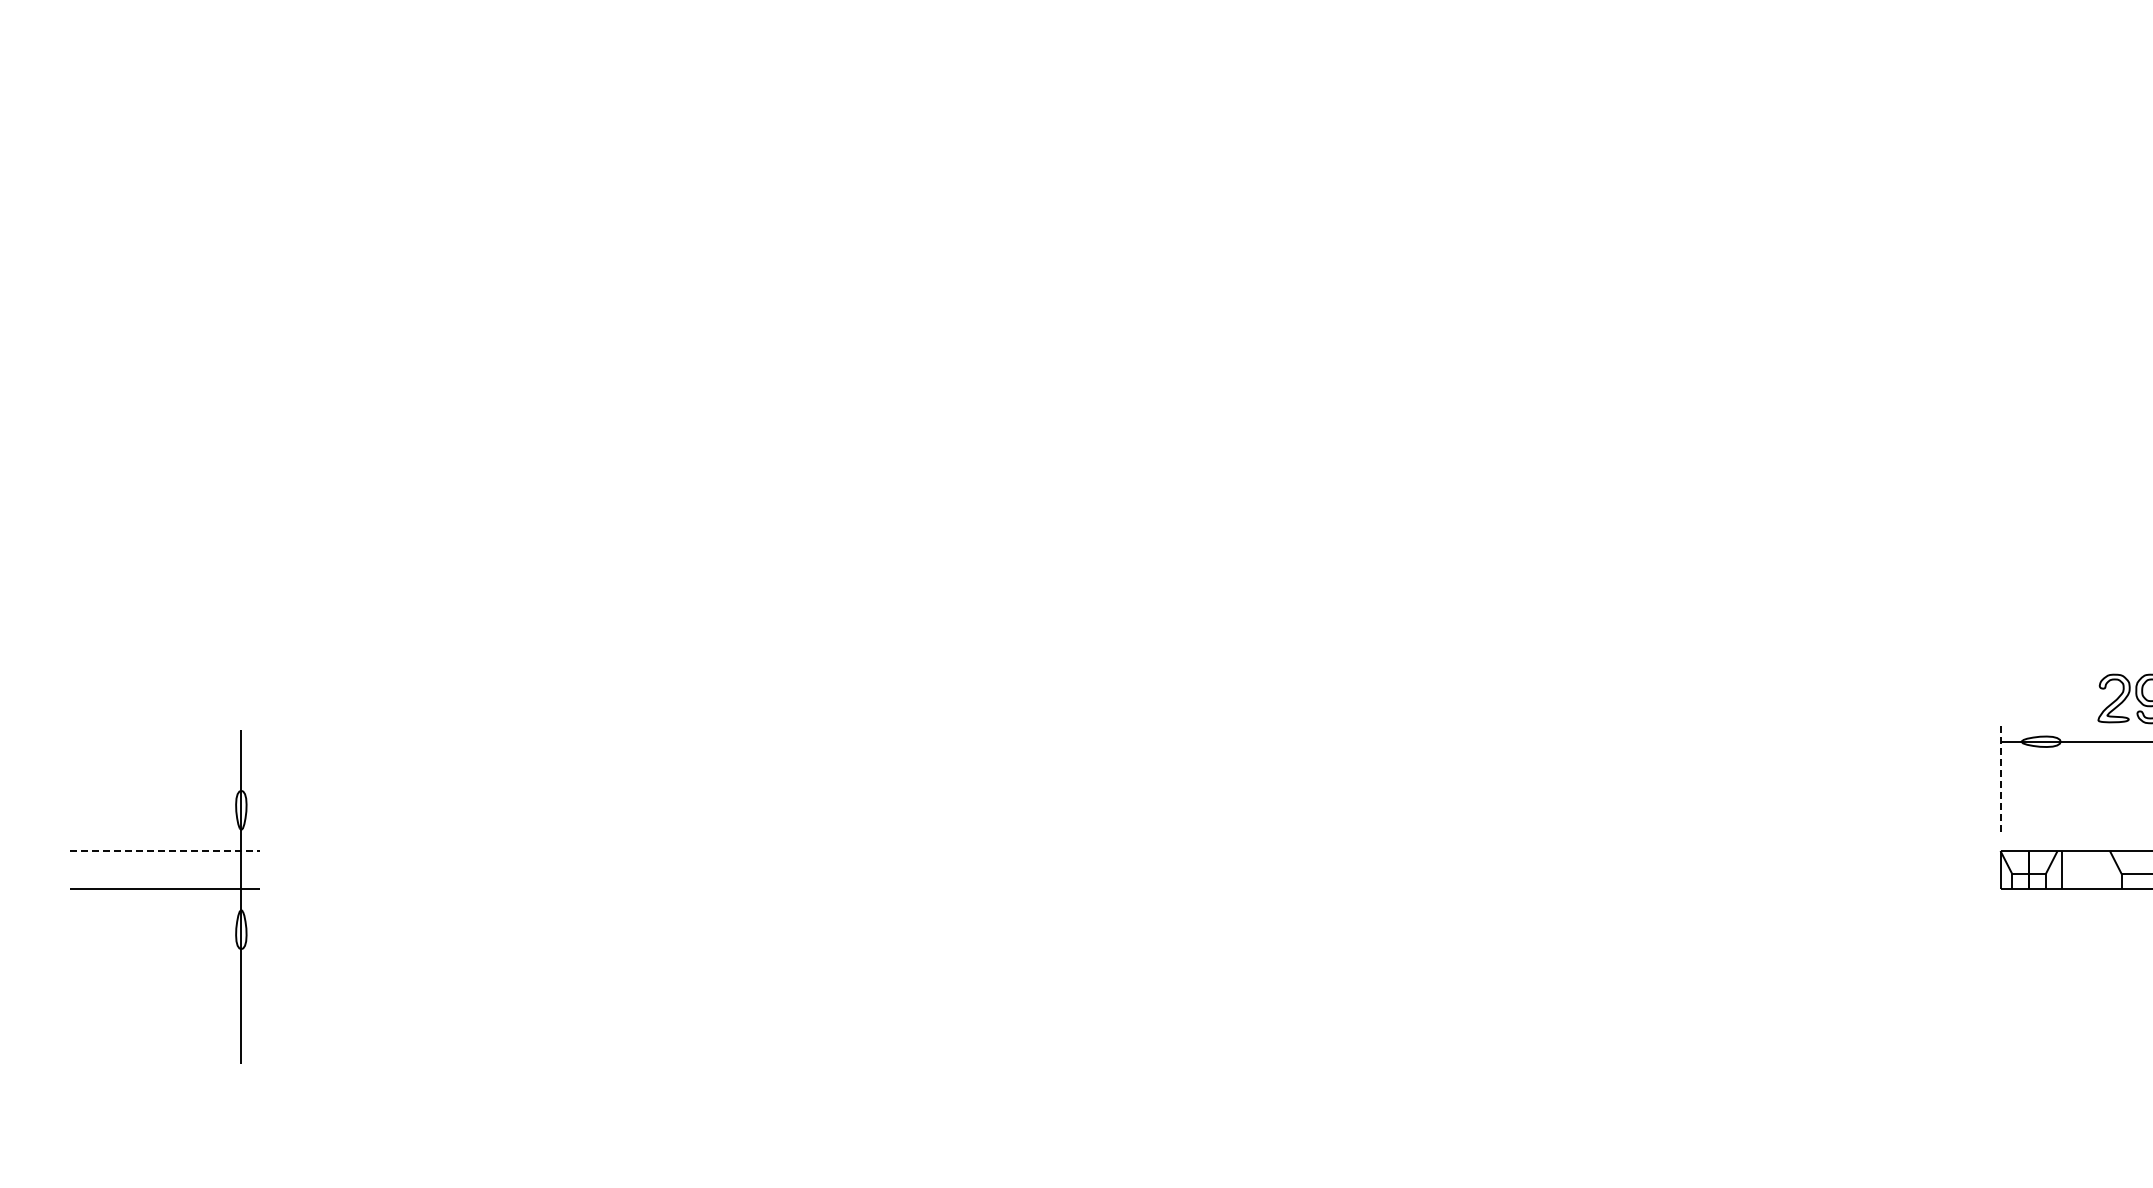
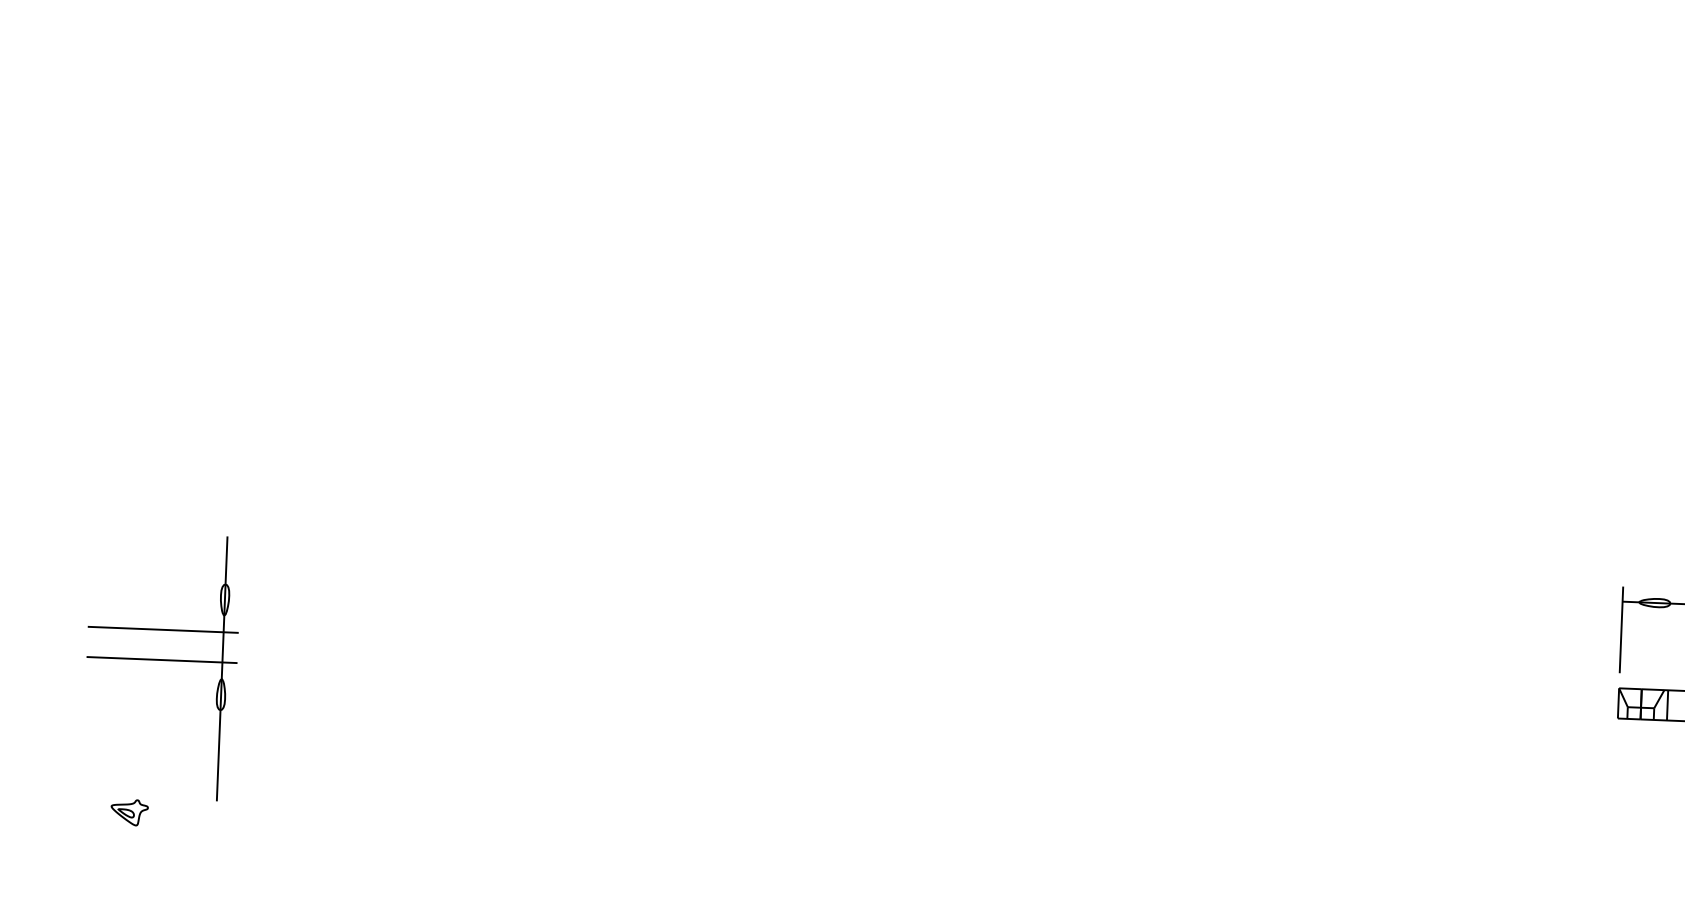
line: (2000, 777) -> (1621, 630), dashed -> solid
line: (165, 851) -> (163, 630), dashed -> solid
part: (131, 1082) -> (129, 812), added

